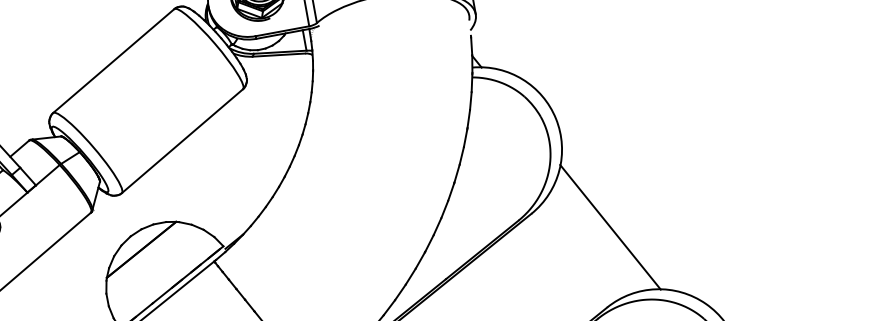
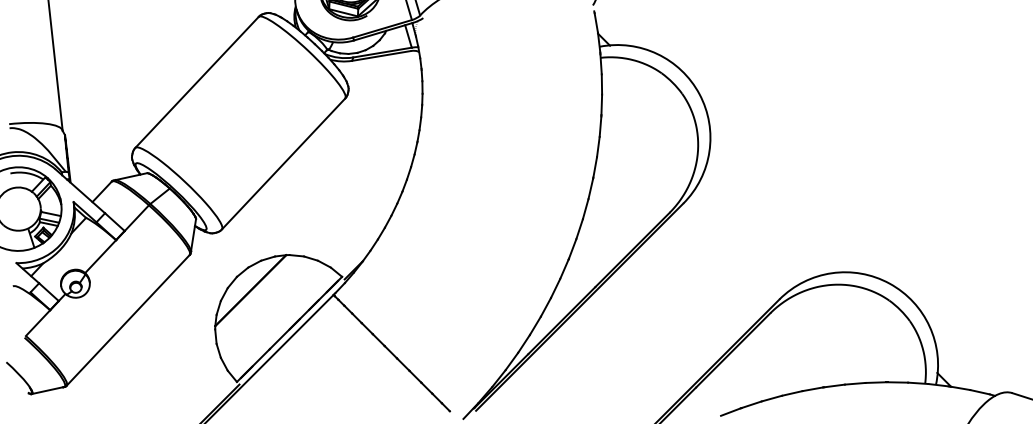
line: (610, 227) -> (773, 209), removed

